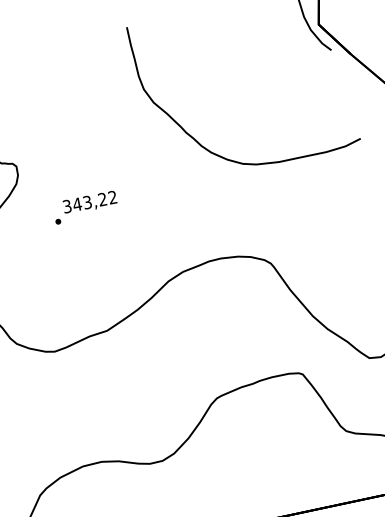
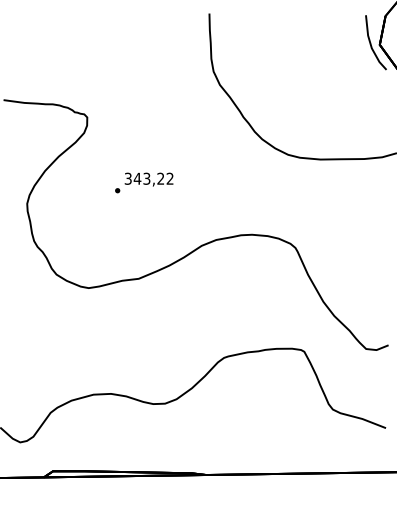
text: (85, 207) -> (144, 182), moved

